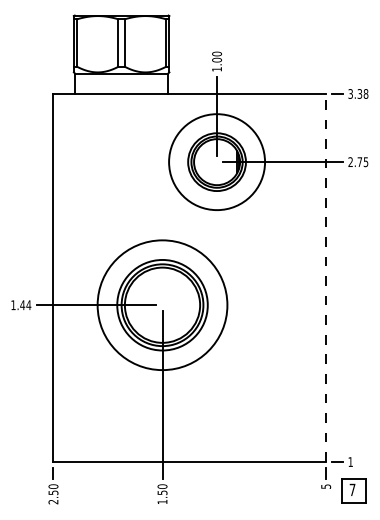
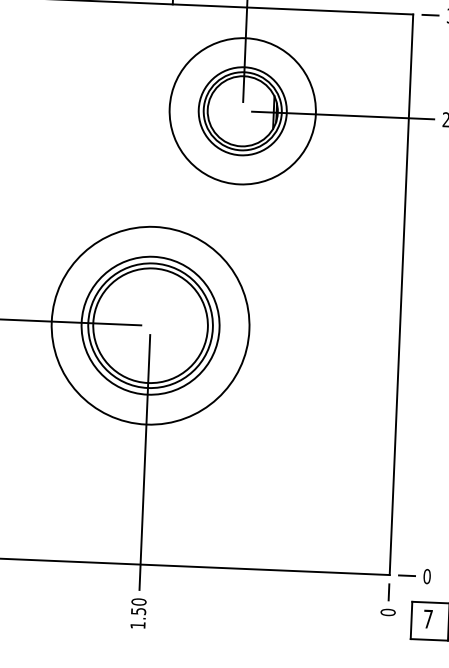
line: (326, 277) -> (402, 293), dashed -> solid
text: (350, 462) -> (426, 577), 1 -> 0
text: (326, 486) -> (388, 612), 5 -> 0

